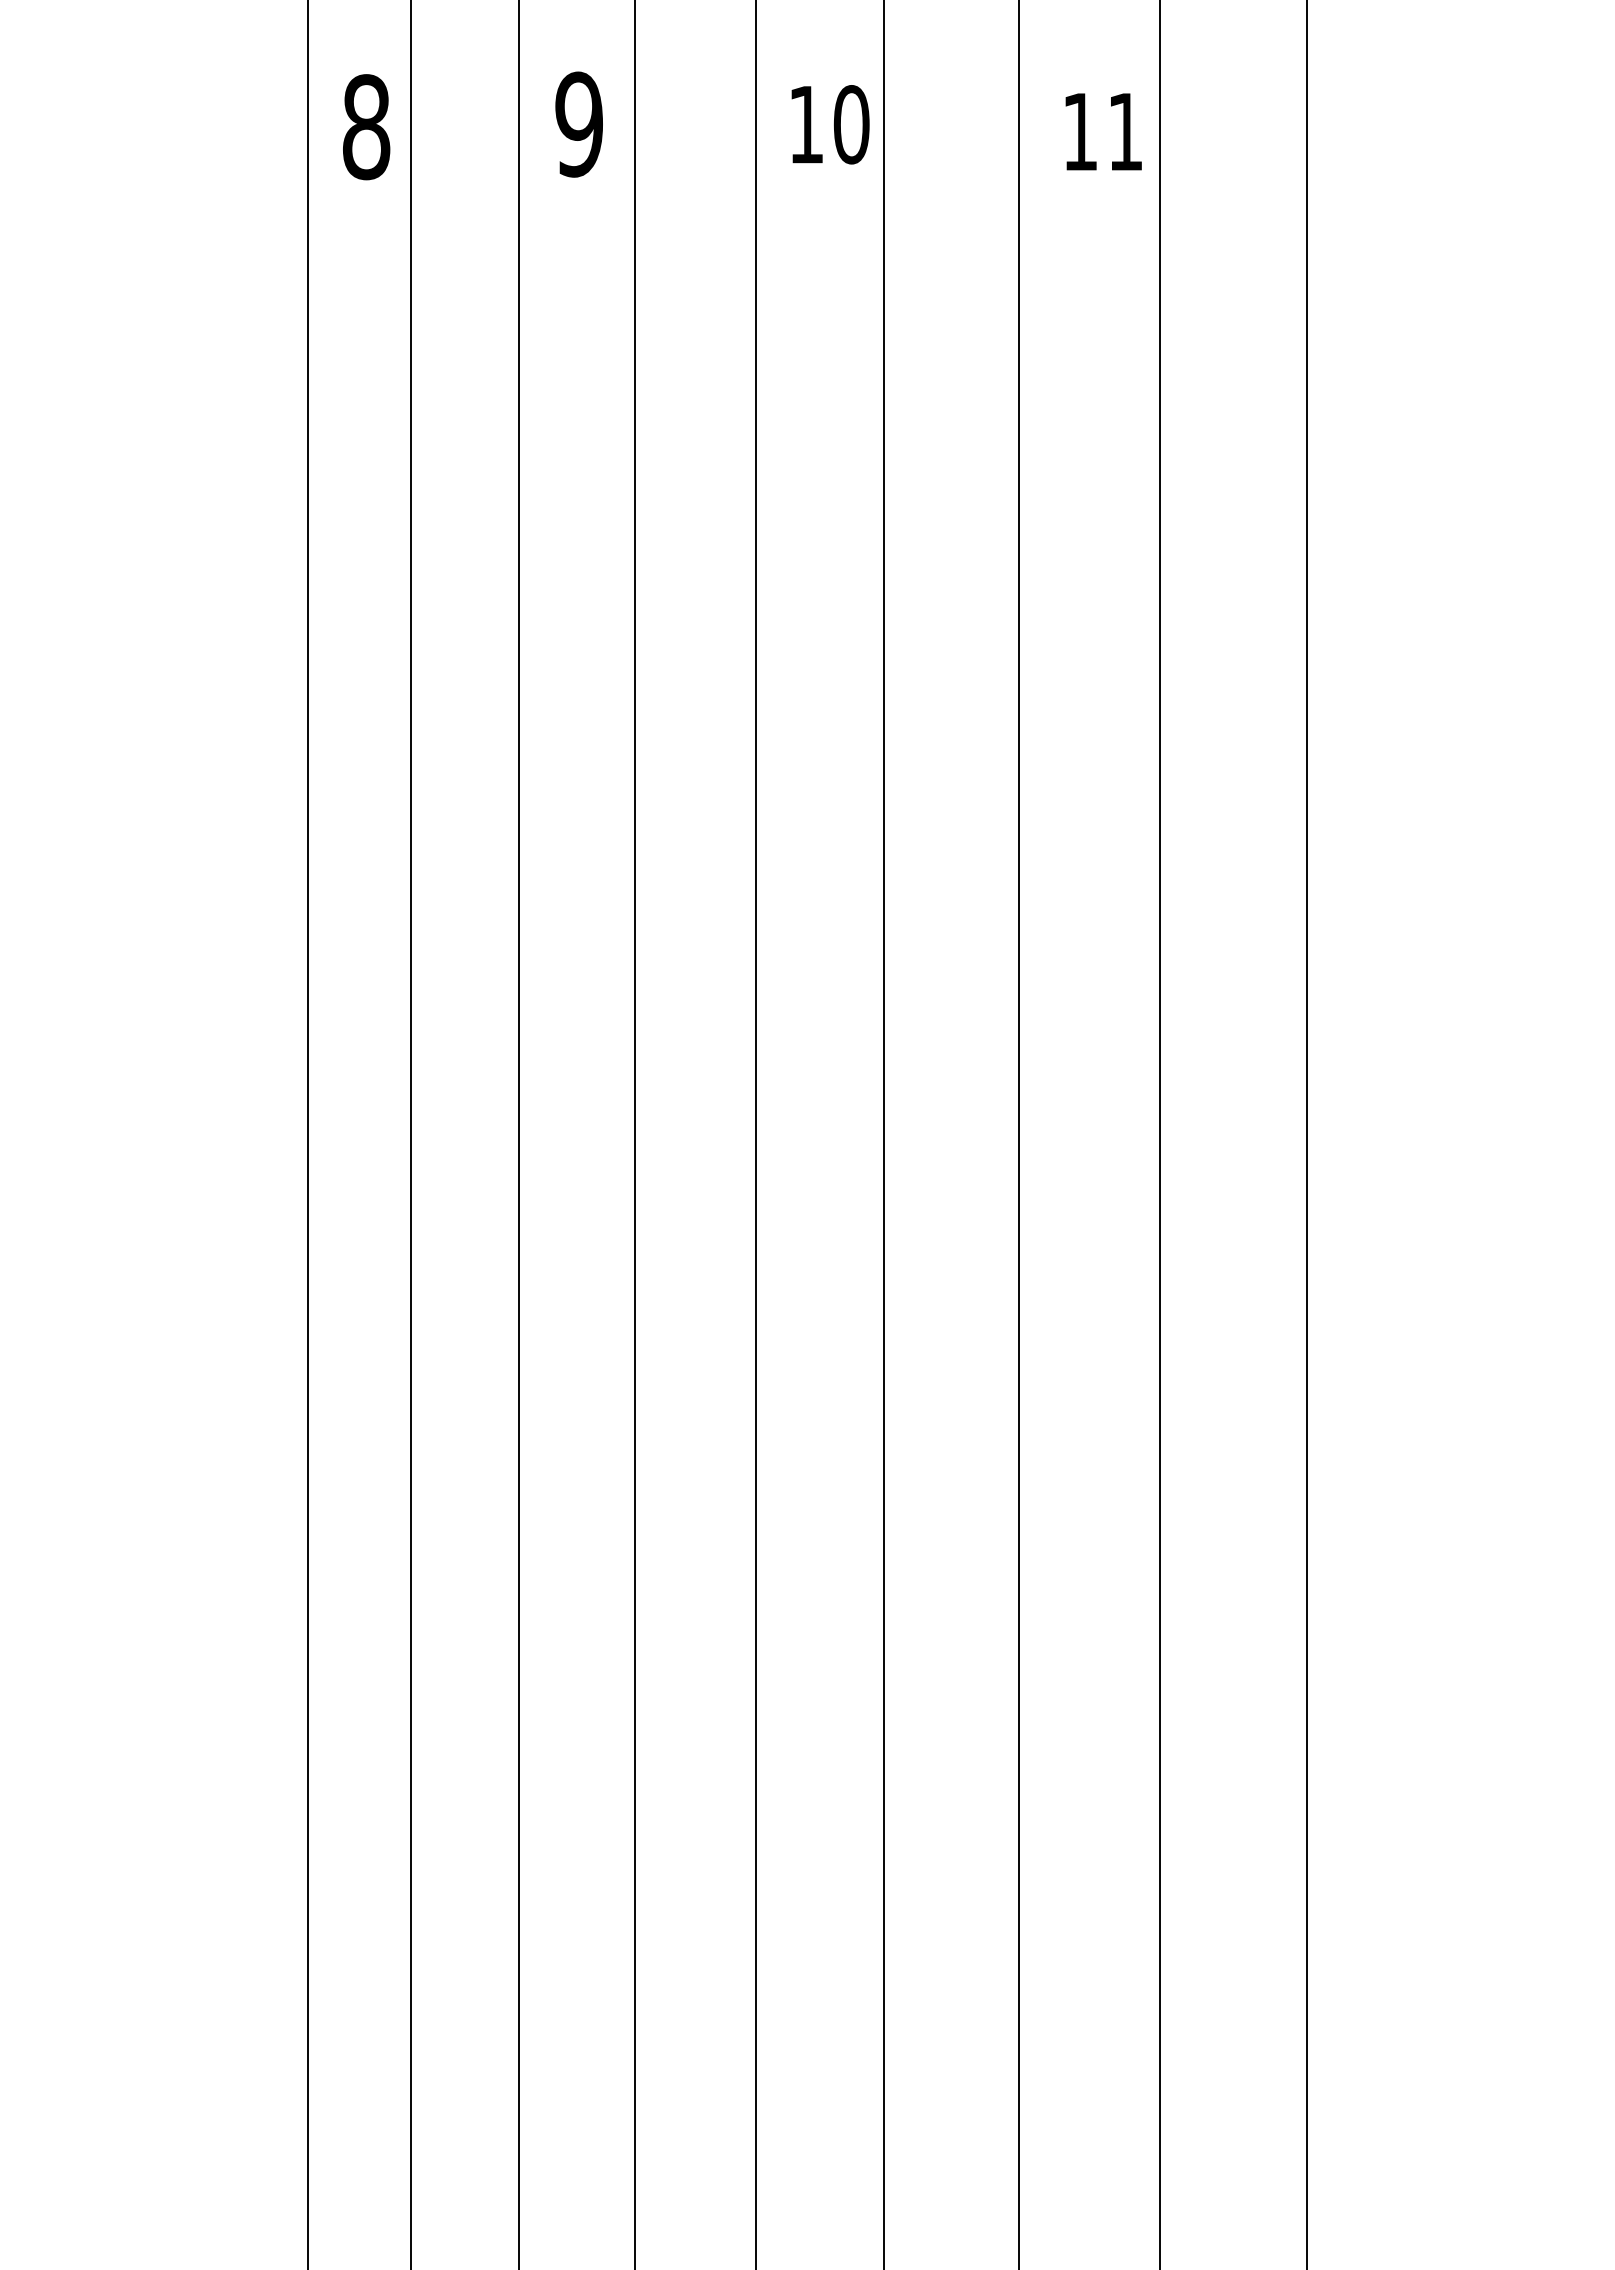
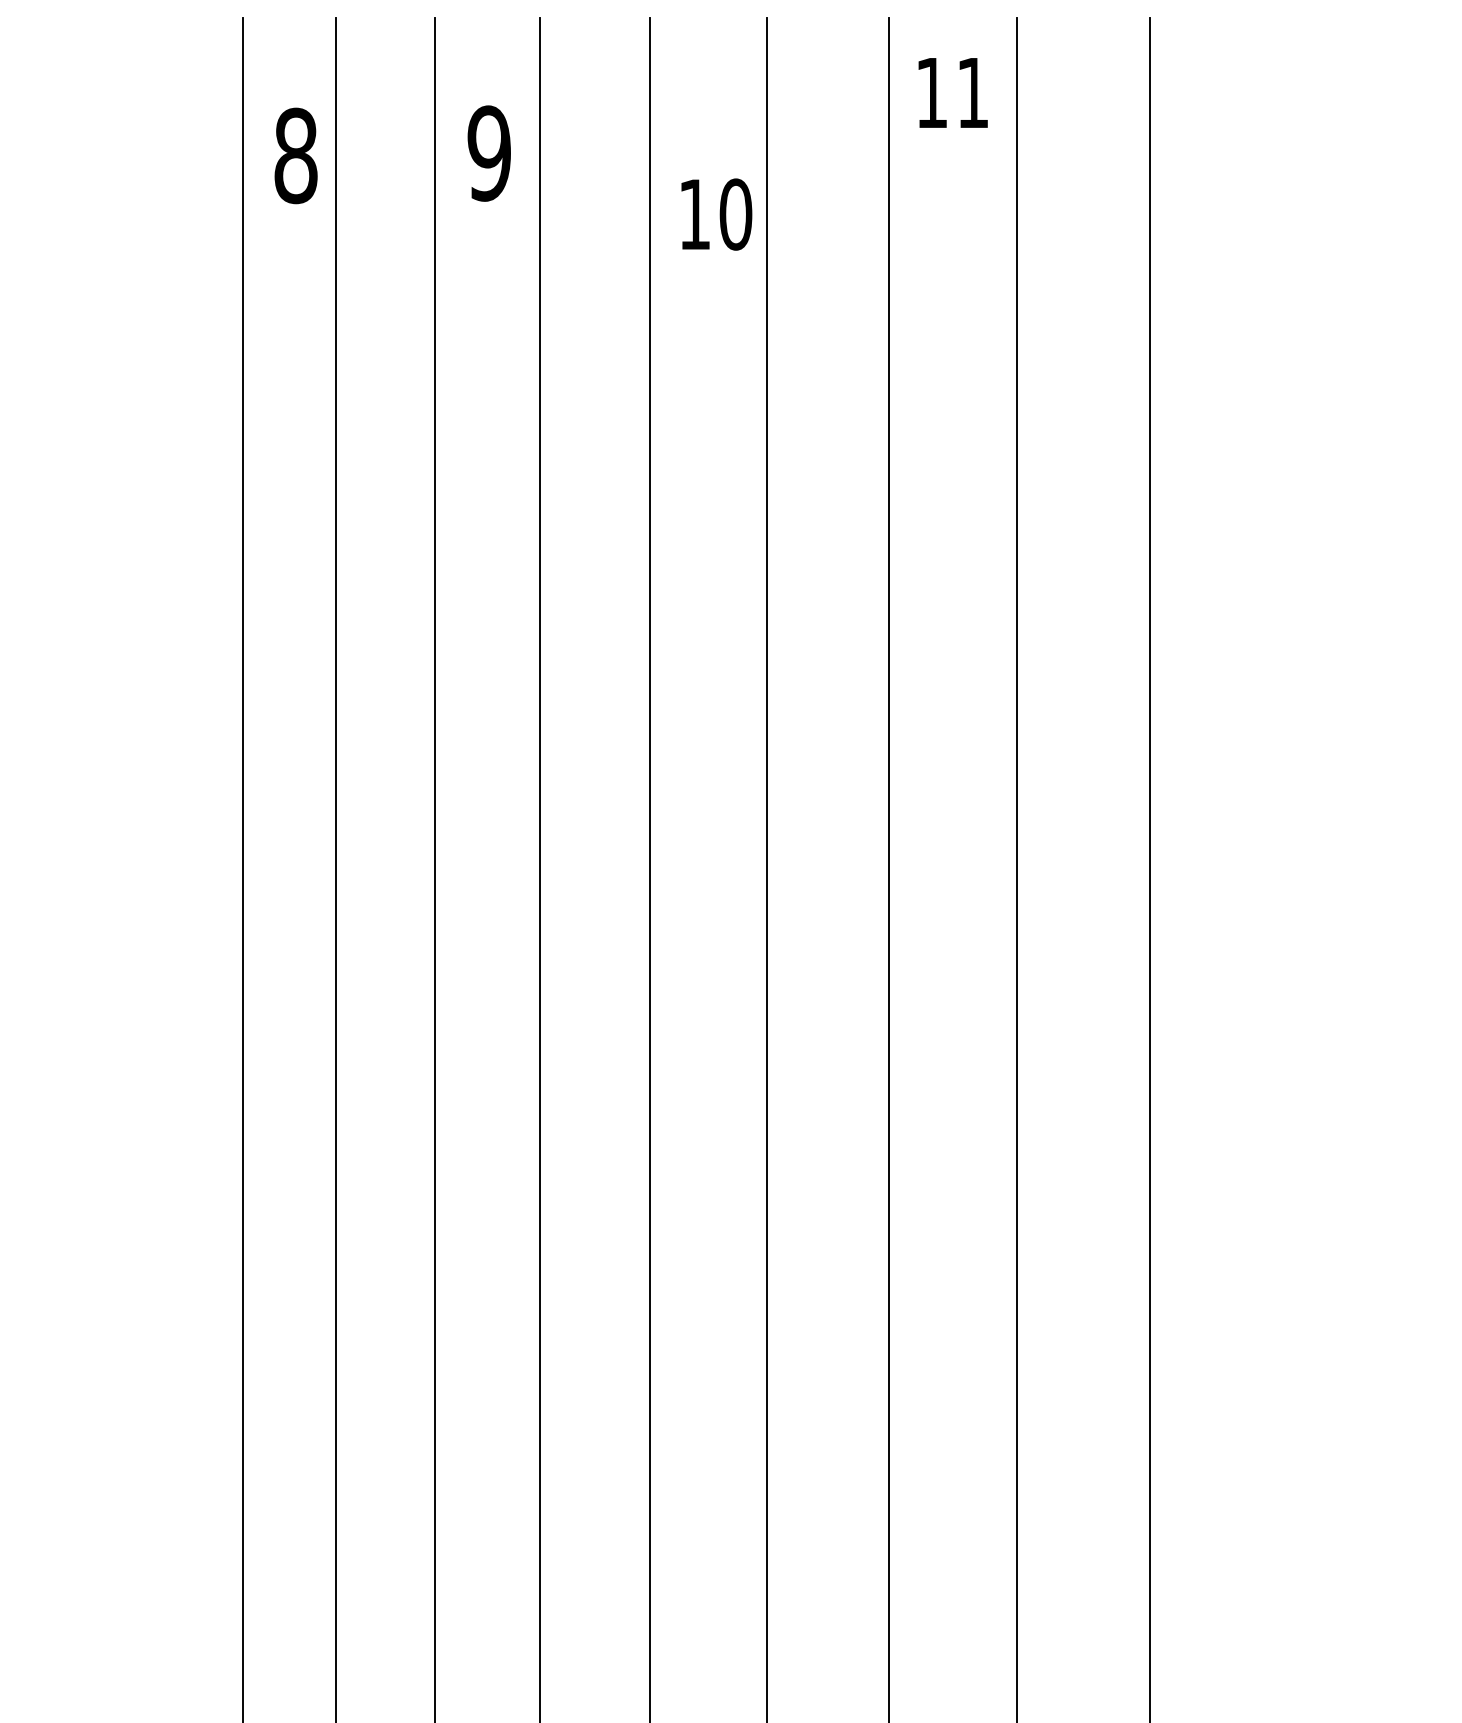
text: (830, 124) -> (716, 214), moved
text: (1103, 131) -> (952, 92), moved

